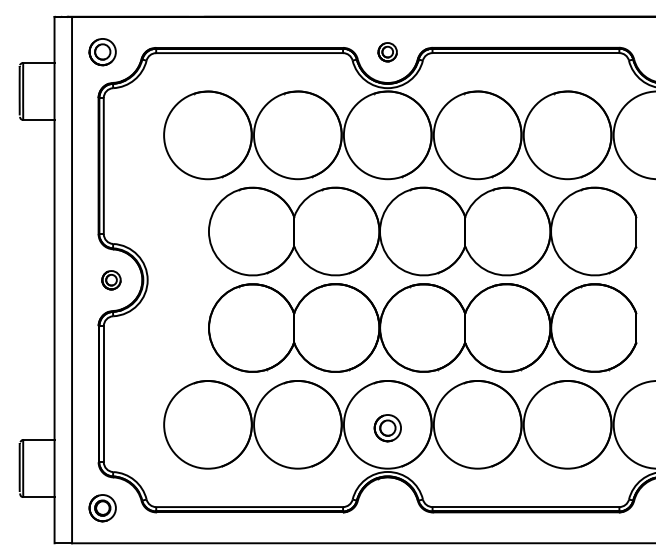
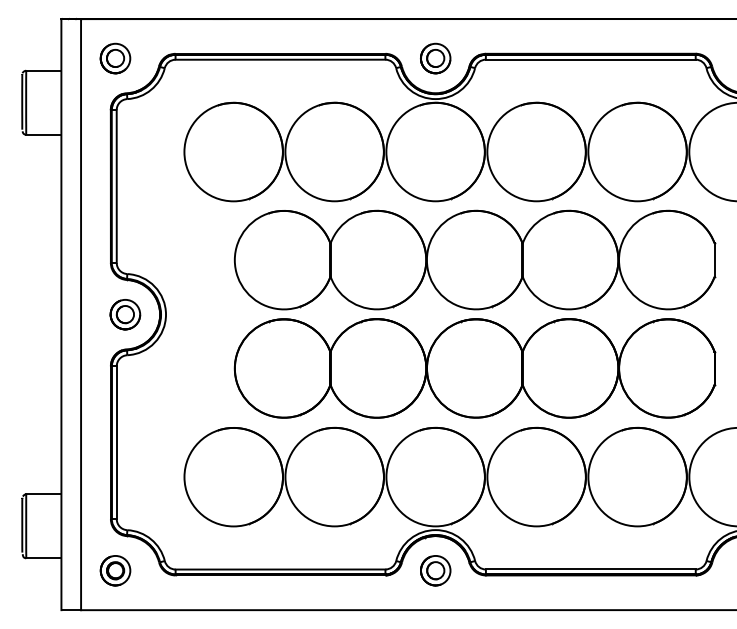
part: (387, 52) -> (435, 59), size x1.43
part: (111, 280) -> (125, 315), size x1.43
part: (387, 428) -> (435, 571), moved

